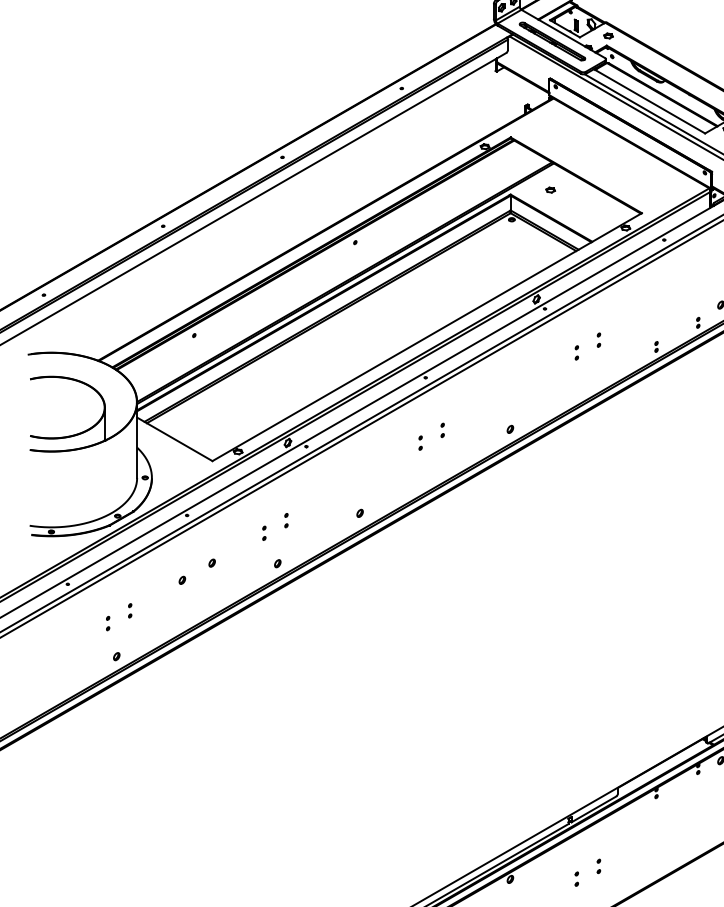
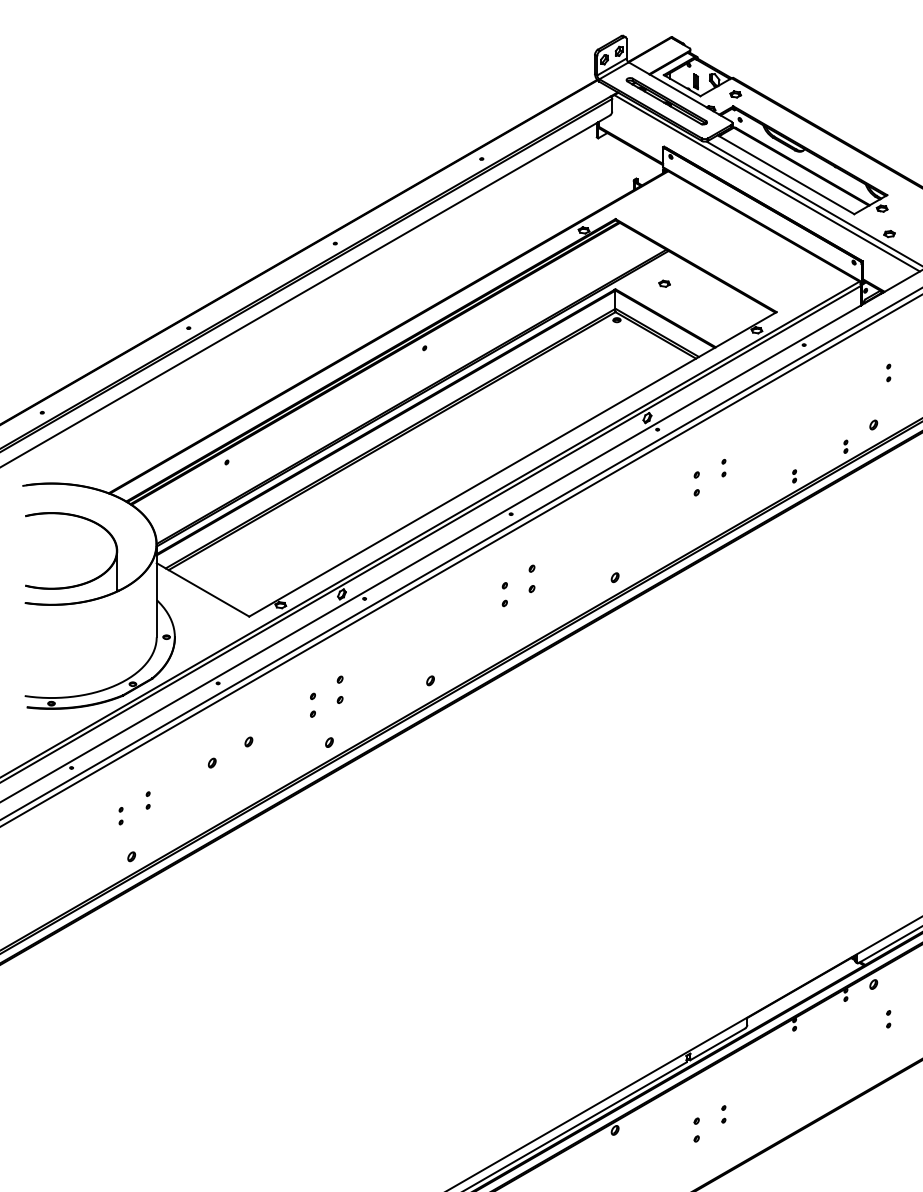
part: (576, 352) -> (696, 483), size x1.4
part: (442, 430) -> (531, 578), size x1.6
part: (420, 443) -> (504, 594), size x1.4
part: (285, 520) -> (339, 689), size x1.6
part: (263, 533) -> (312, 705), size x1.4
part: (576, 878) -> (696, 1129), size x1.4

